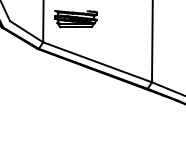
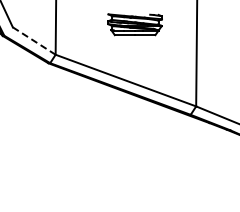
part: (75, 18) -> (134, 24), moved
line: (26, 32) -> (34, 41), solid -> dashed

